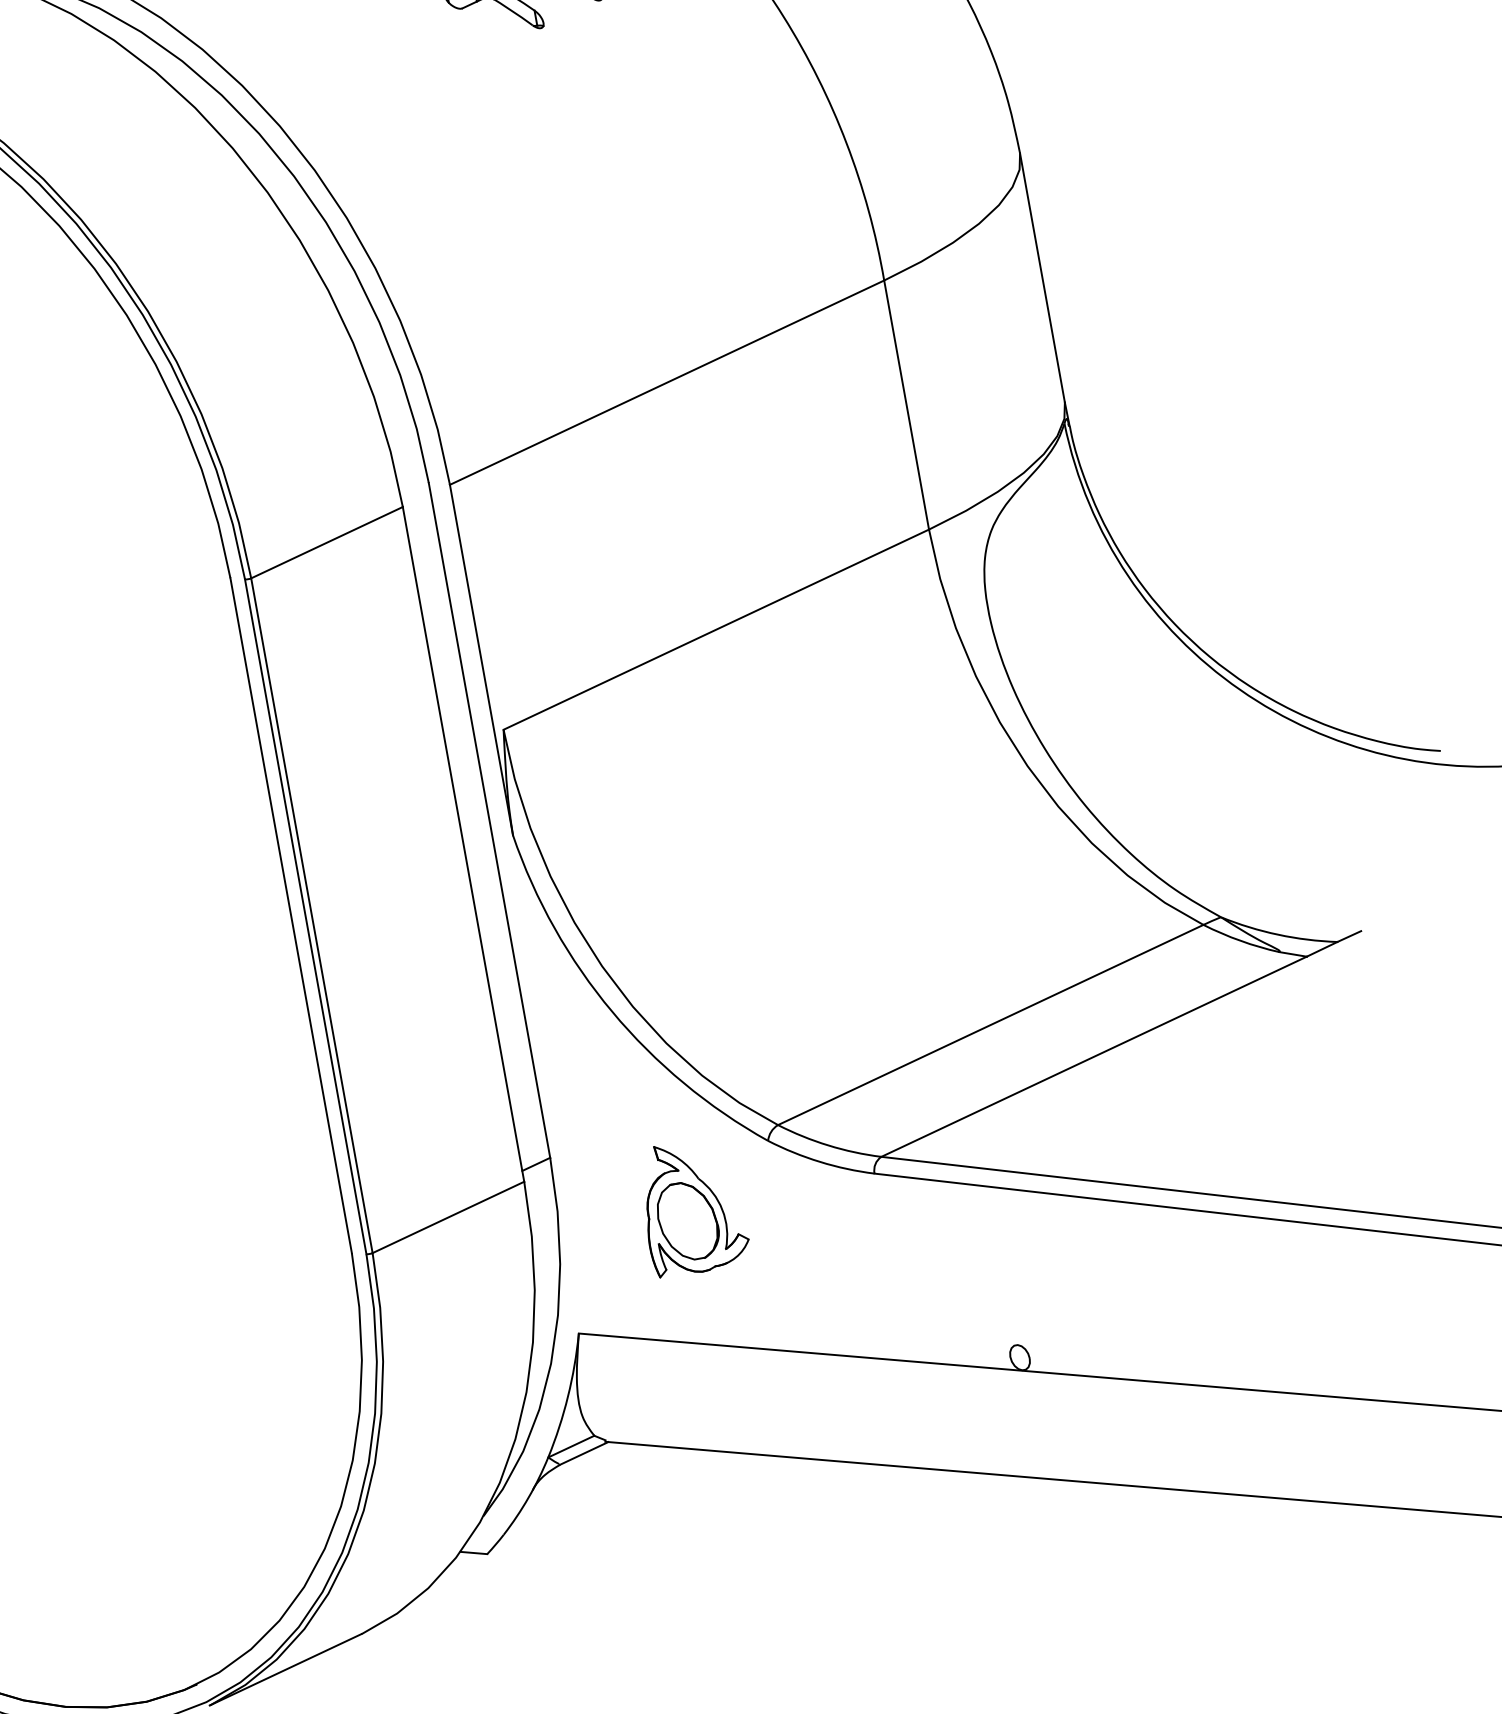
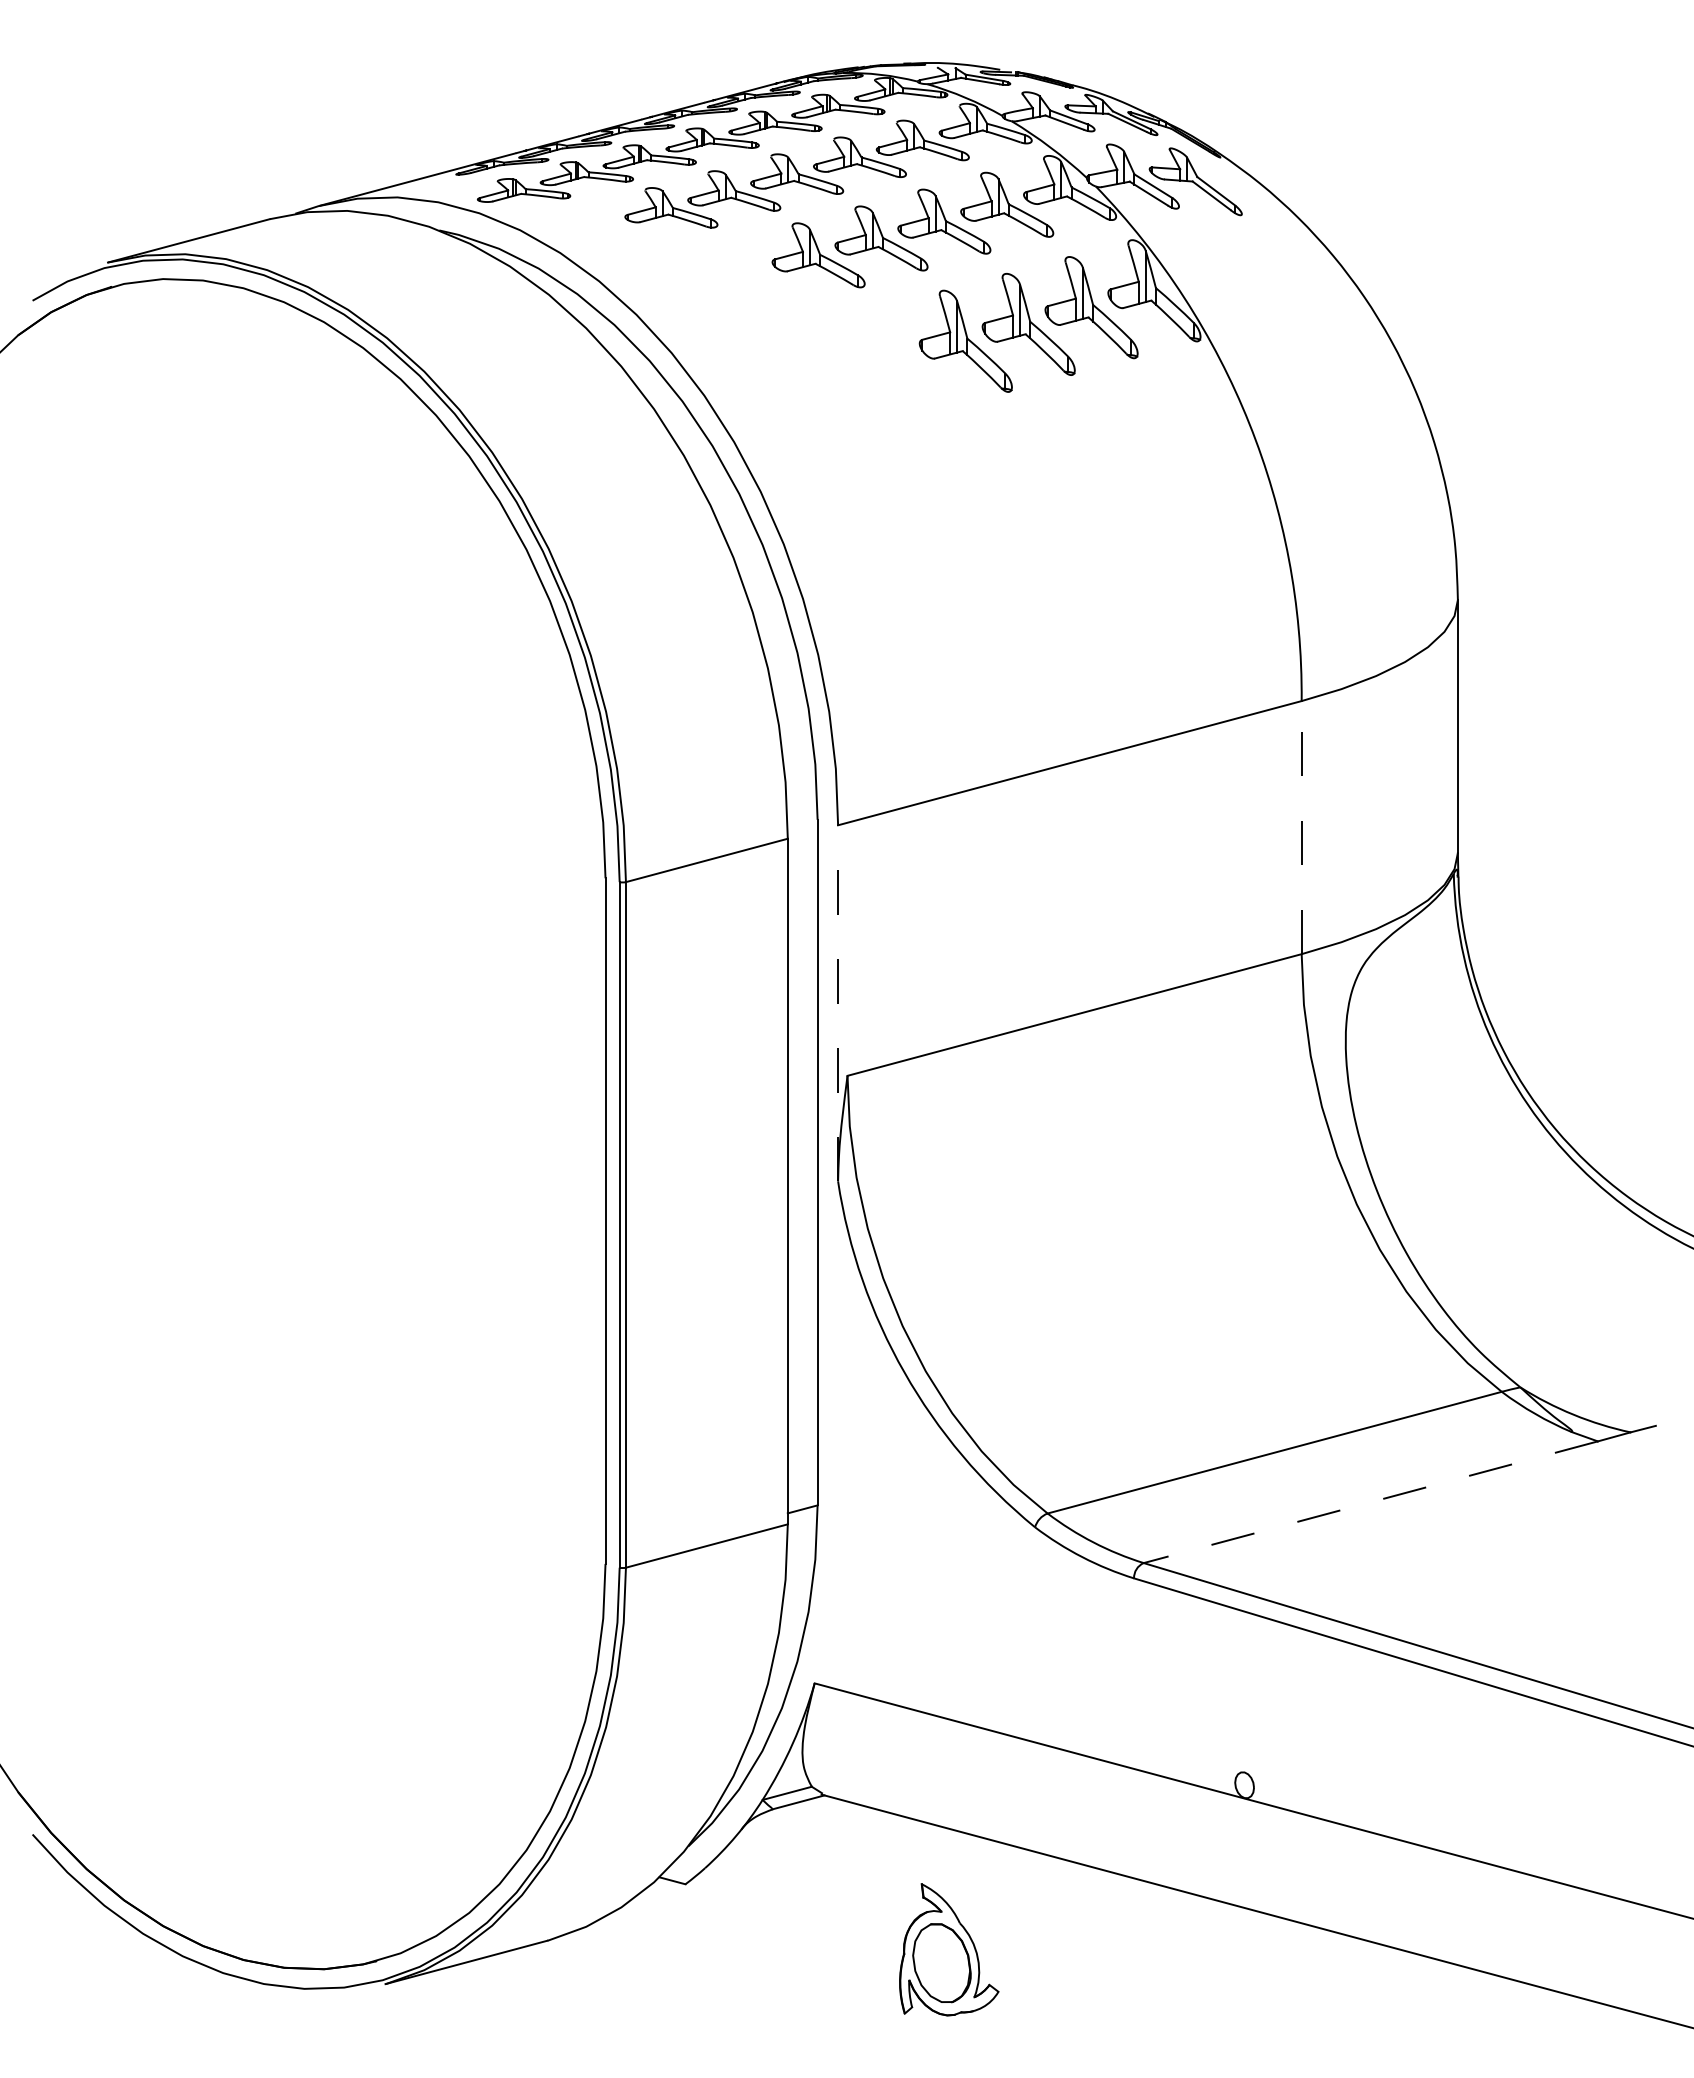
line: (906, 404) -> (1301, 827), solid -> dashed
line: (481, 659) -> (838, 1002), solid -> dashed
line: (1093, 1057) -> (1370, 1502), solid -> dashed
part: (692, 1206) -> (949, 1949), moved

